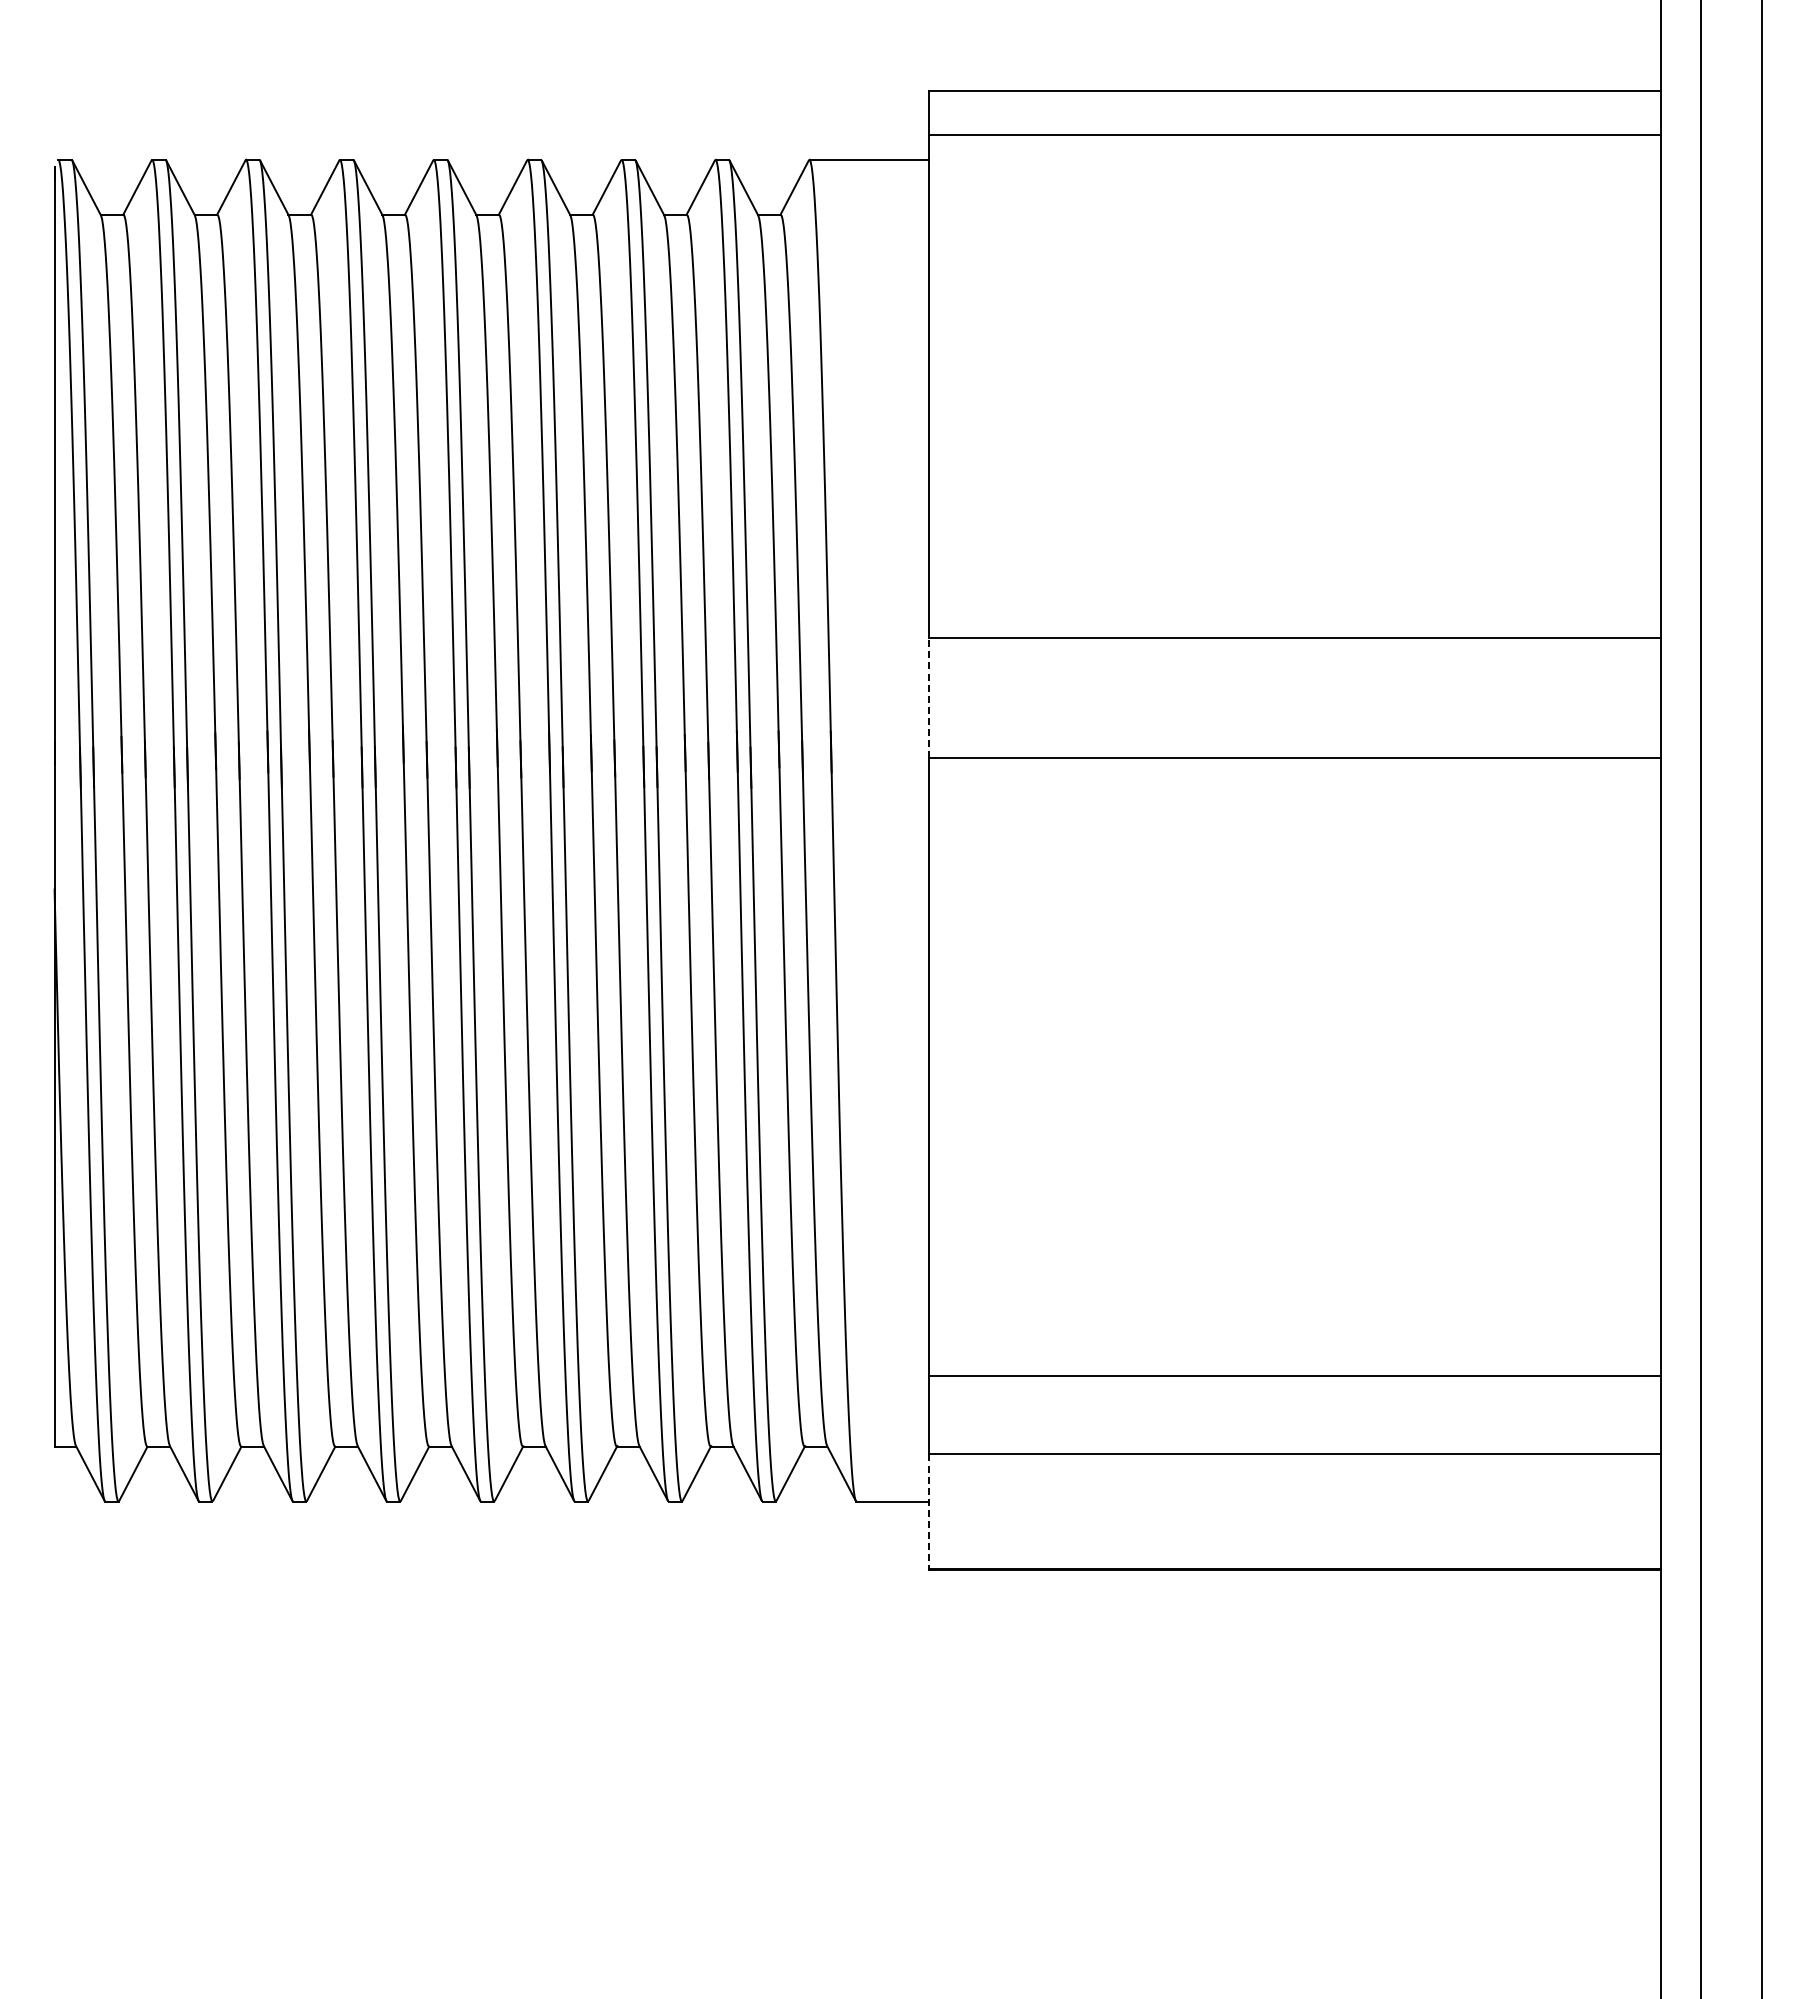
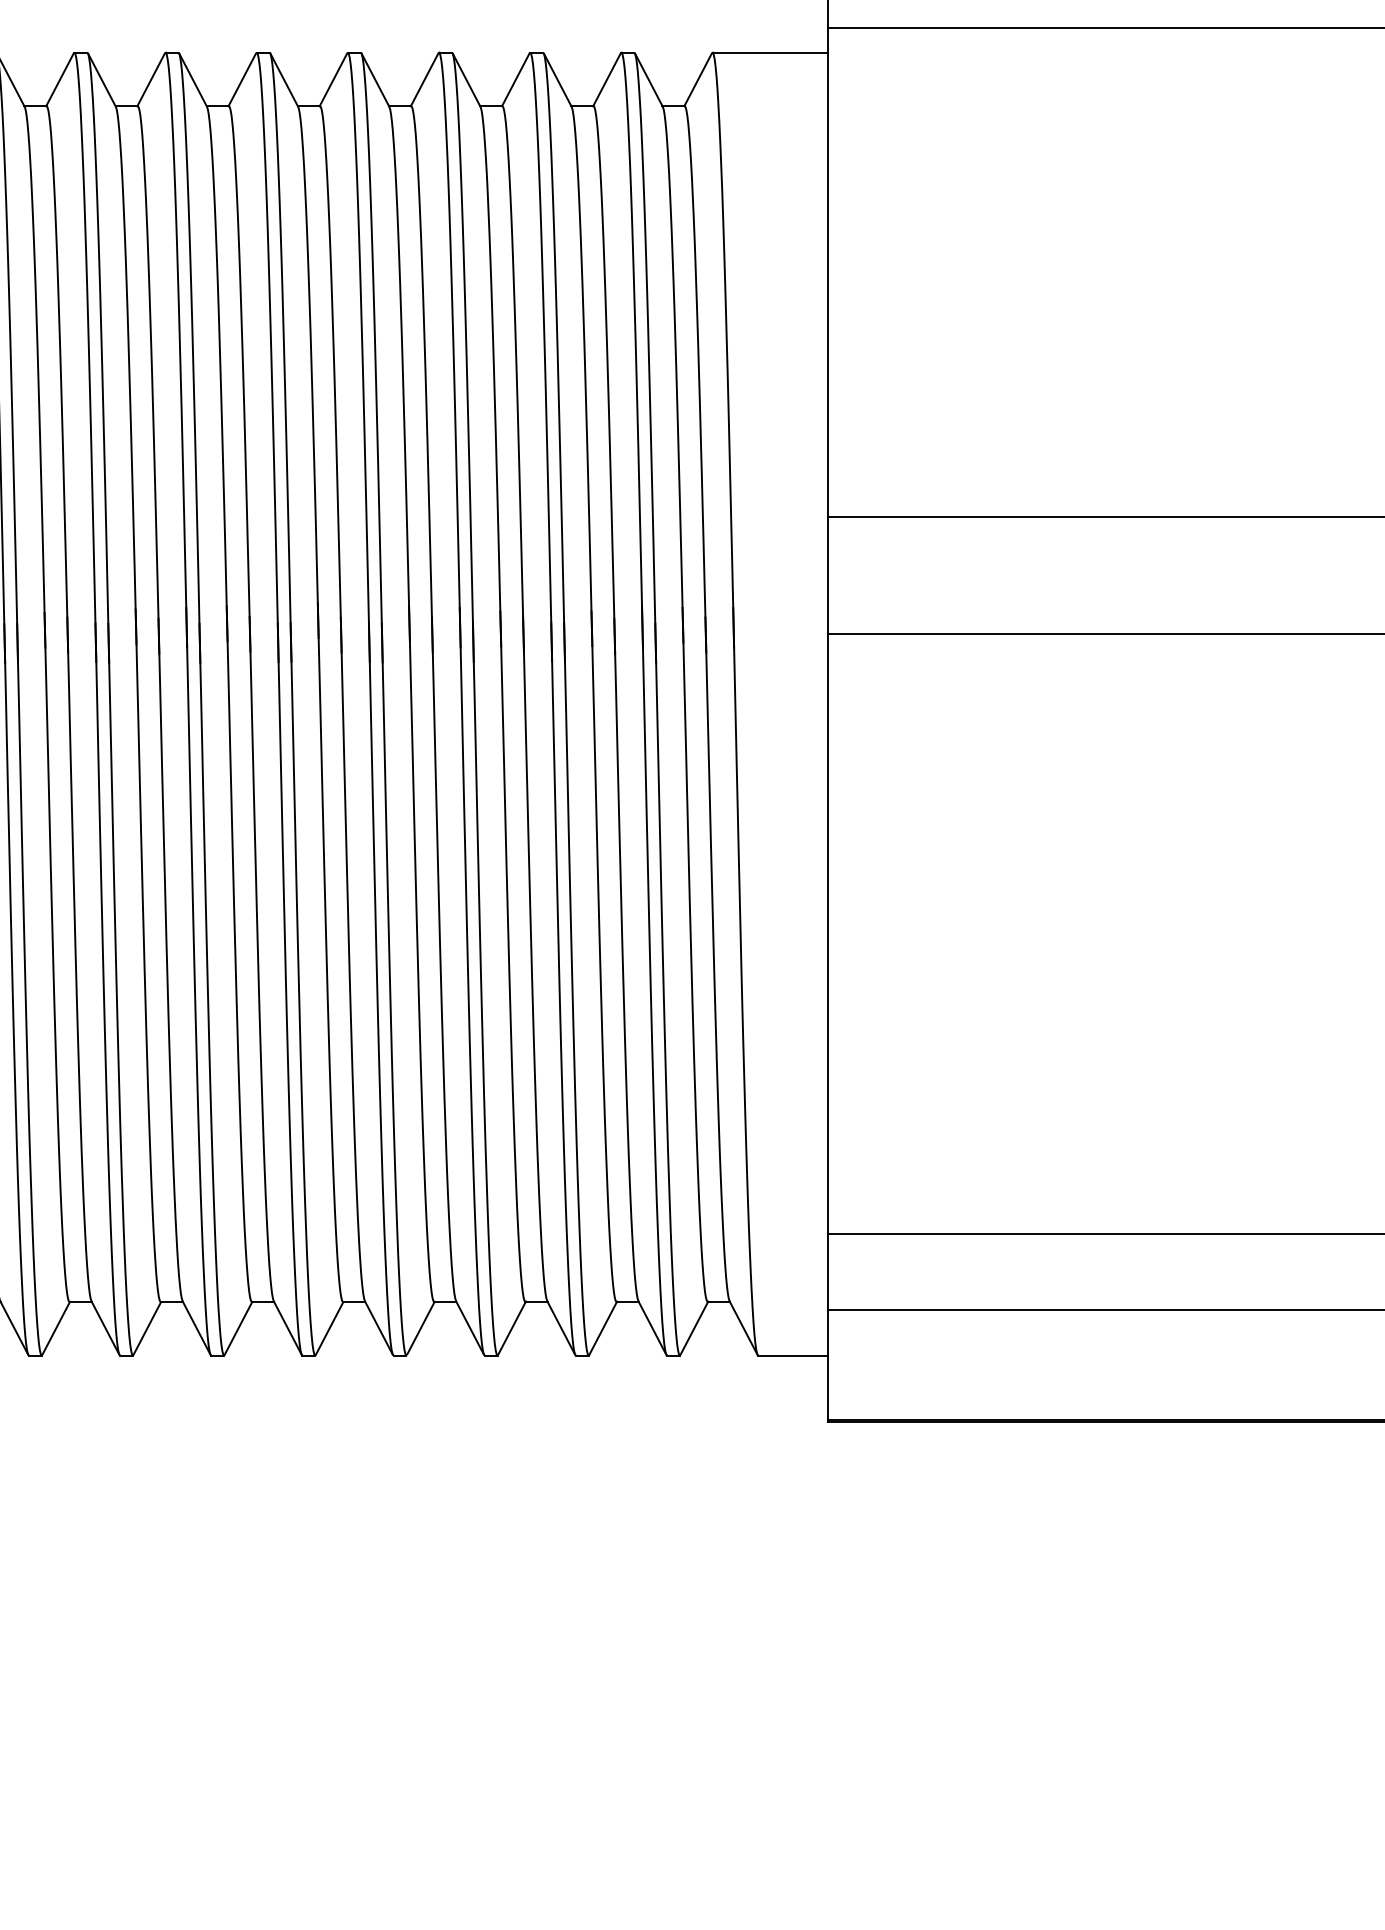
line: (928, 697) -> (828, 574), dashed -> solid
line: (928, 1511) -> (828, 1365), dashed -> solid

